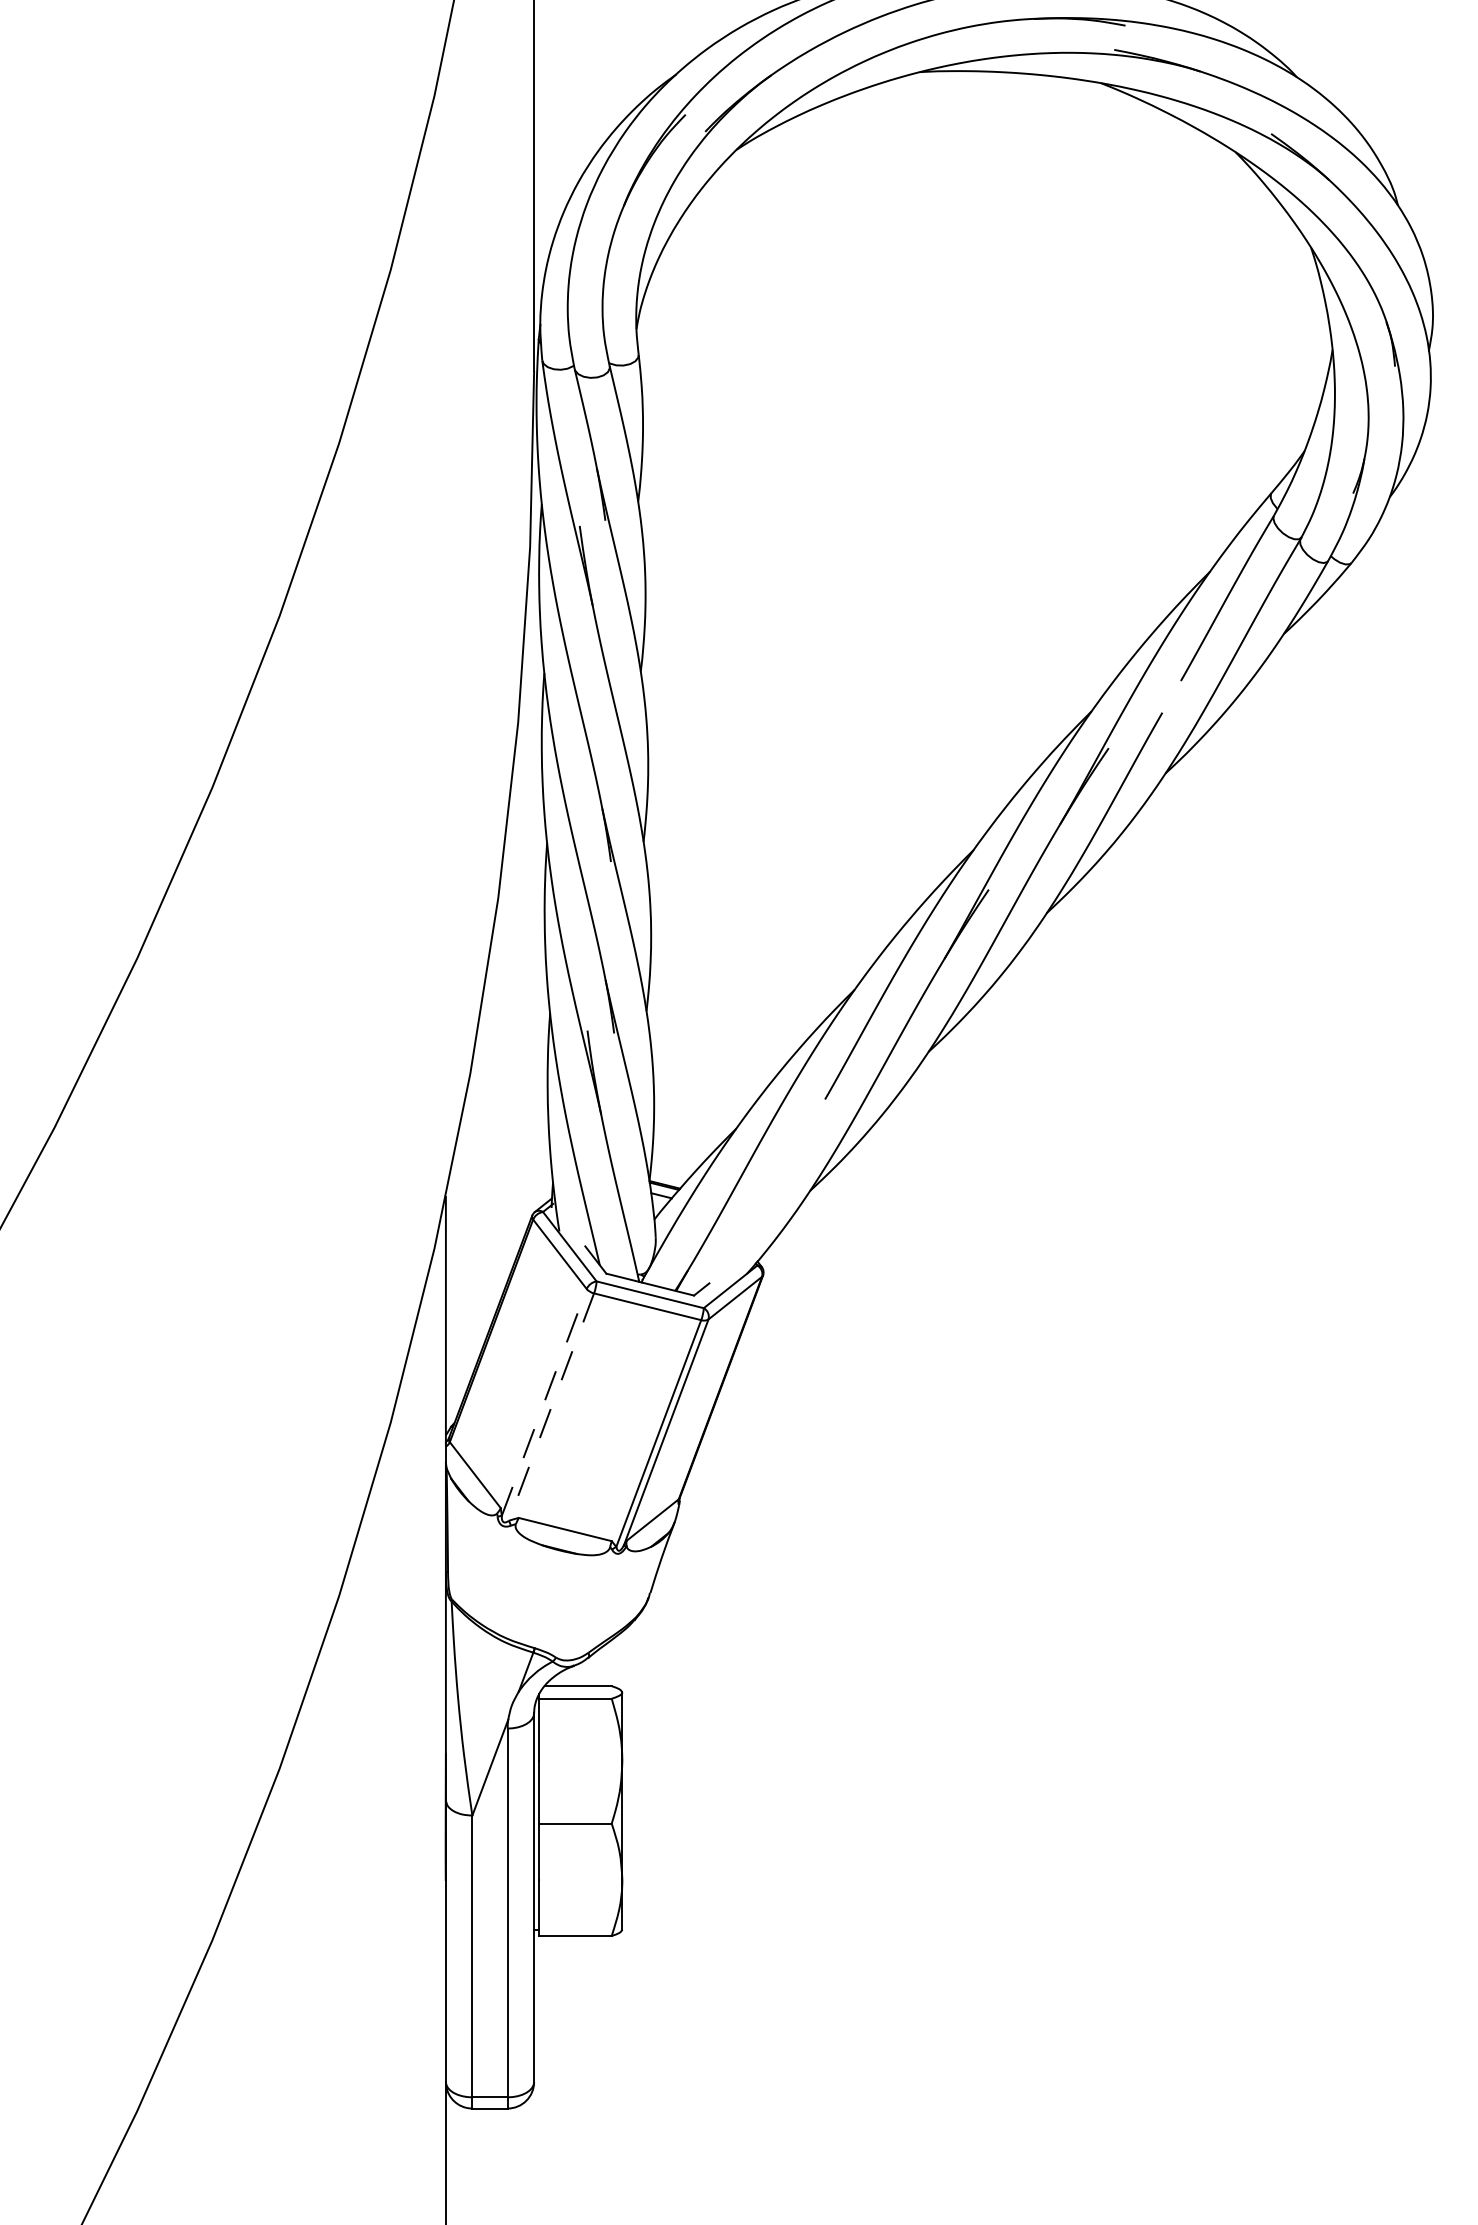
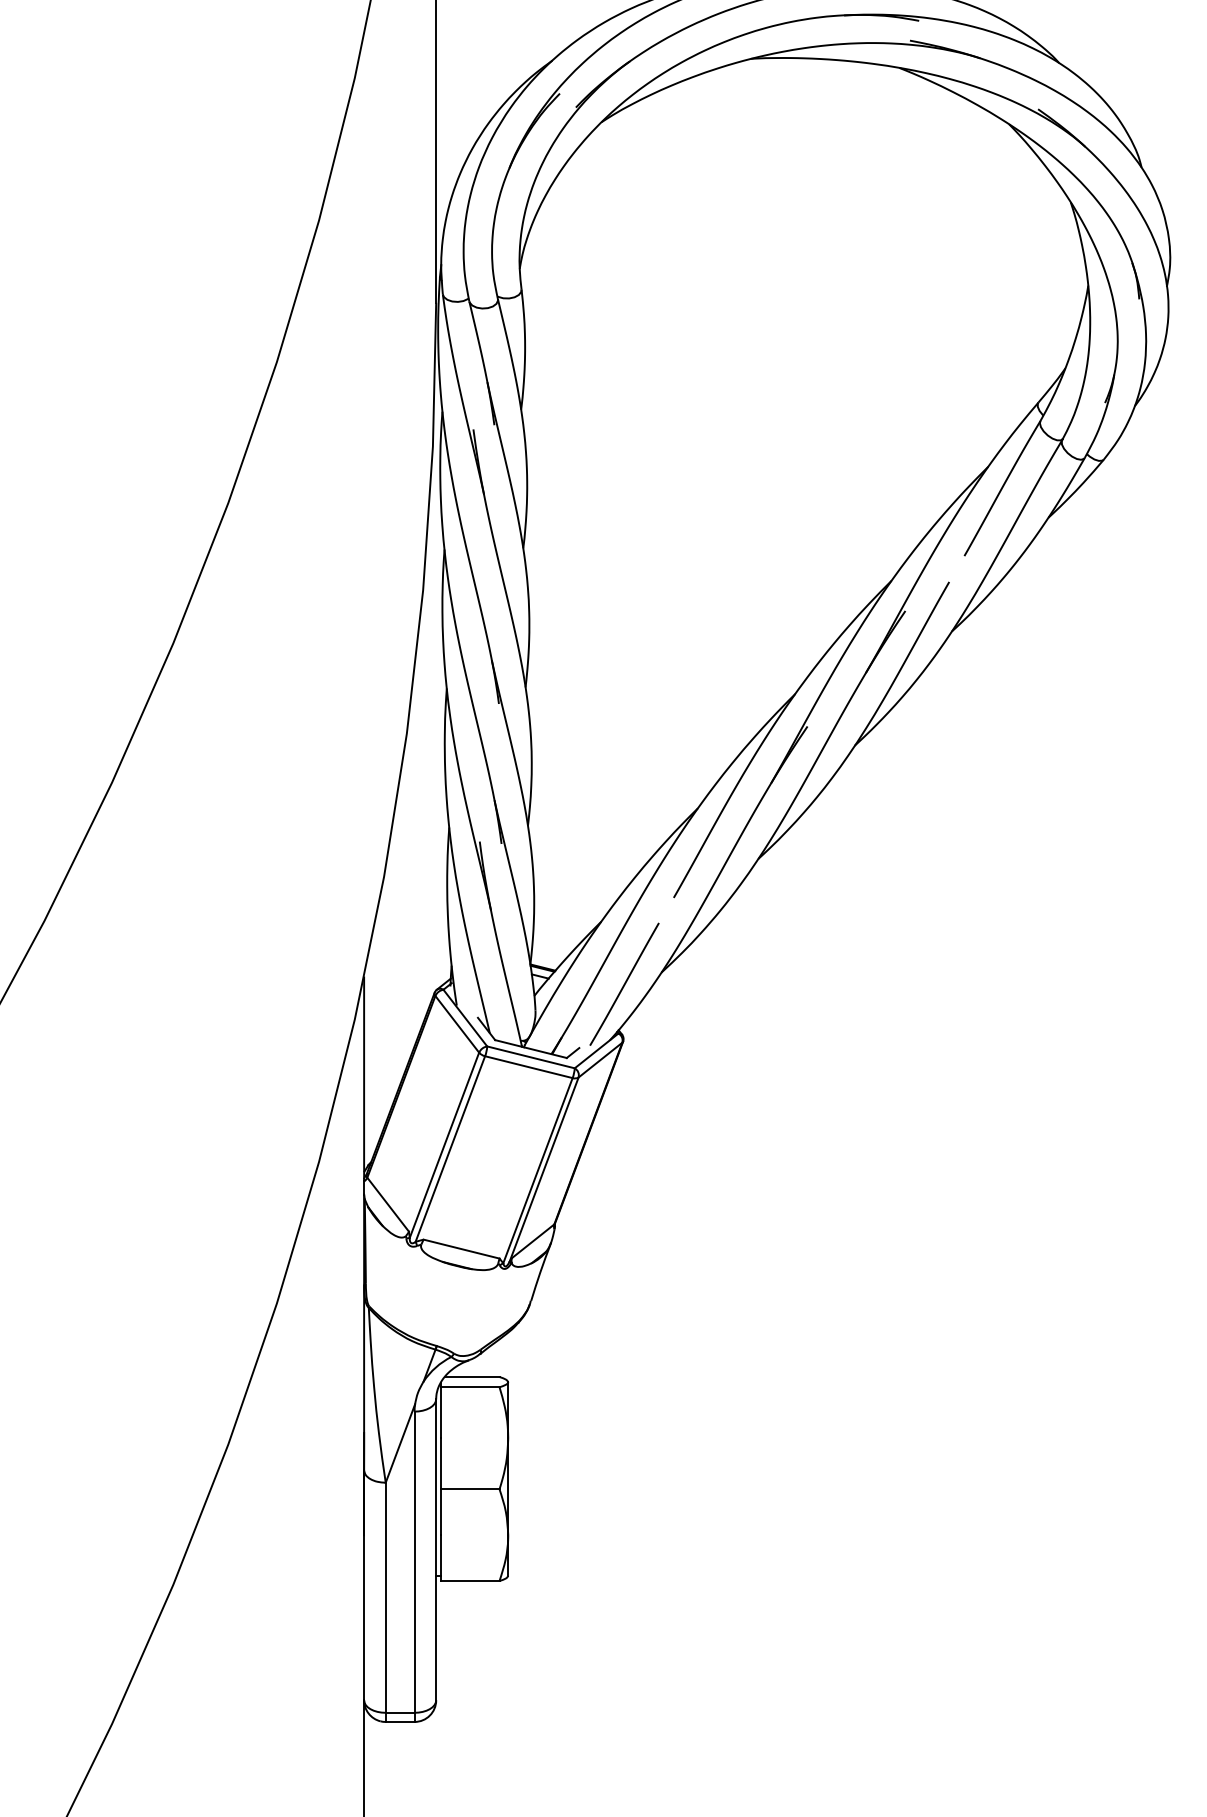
line: (764, 1205) -> (624, 984), added
line: (544, 1401) -> (444, 1144), dashed -> solid
line: (551, 1407) -> (450, 1149), dashed -> solid

